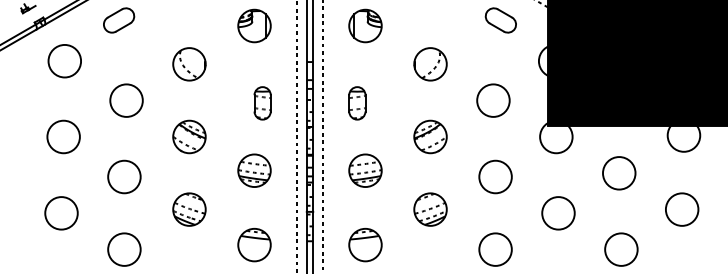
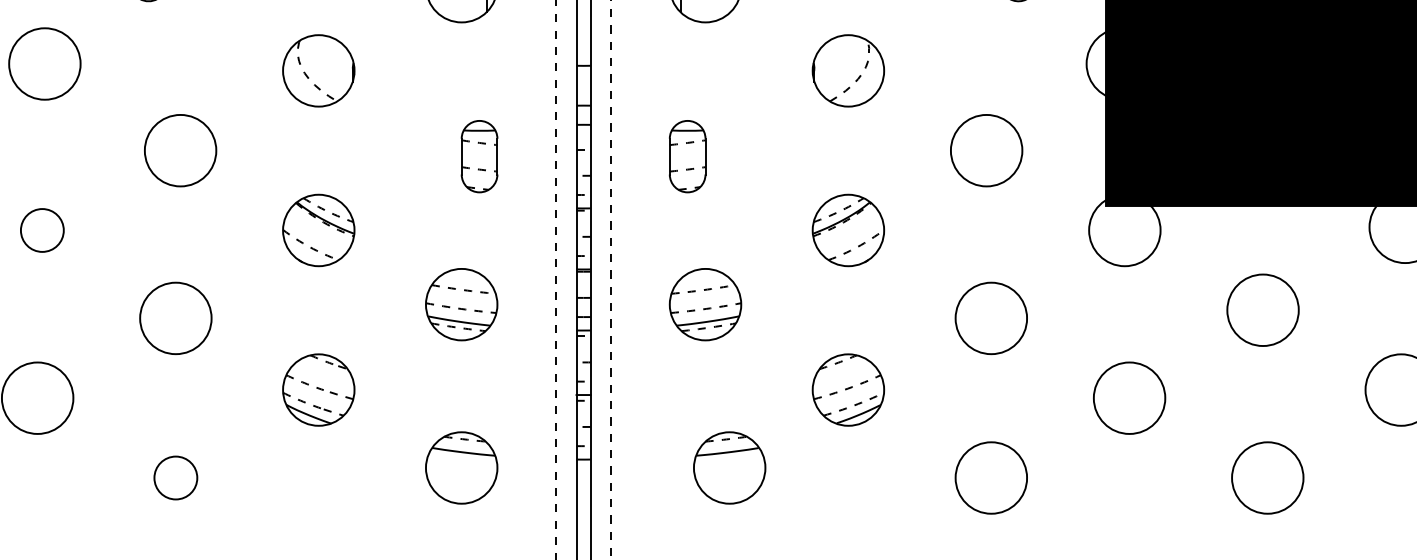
circle: (63, 136) -> (42, 229), size x0.6
part: (365, 245) -> (729, 468), moved
circle: (124, 249) -> (176, 477), size x0.6

